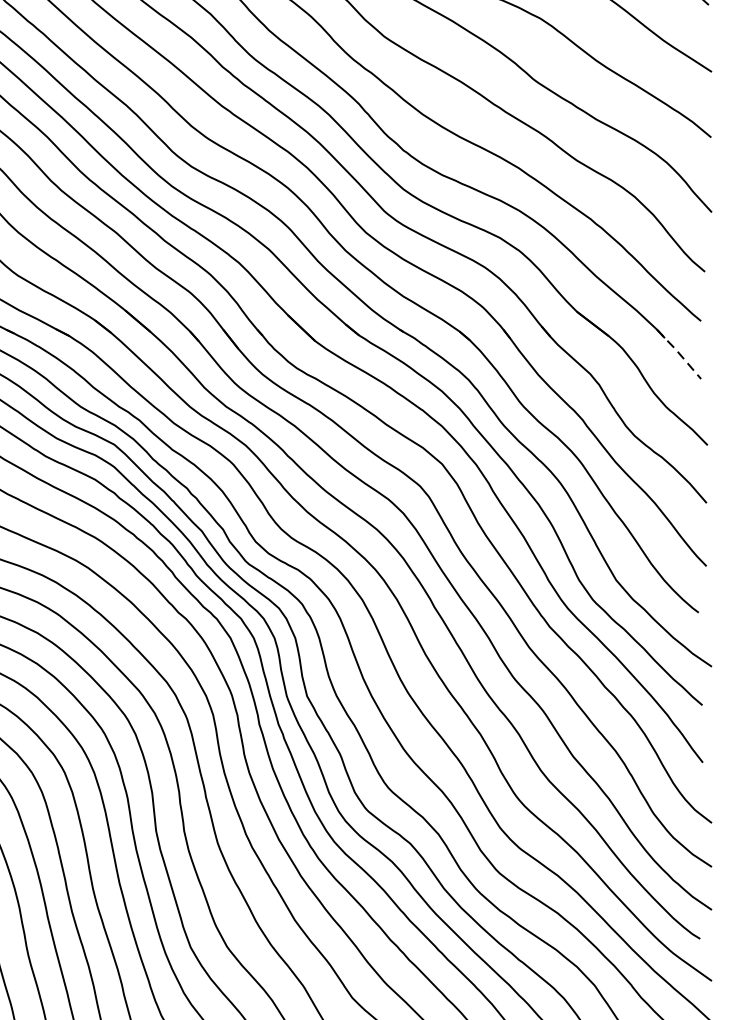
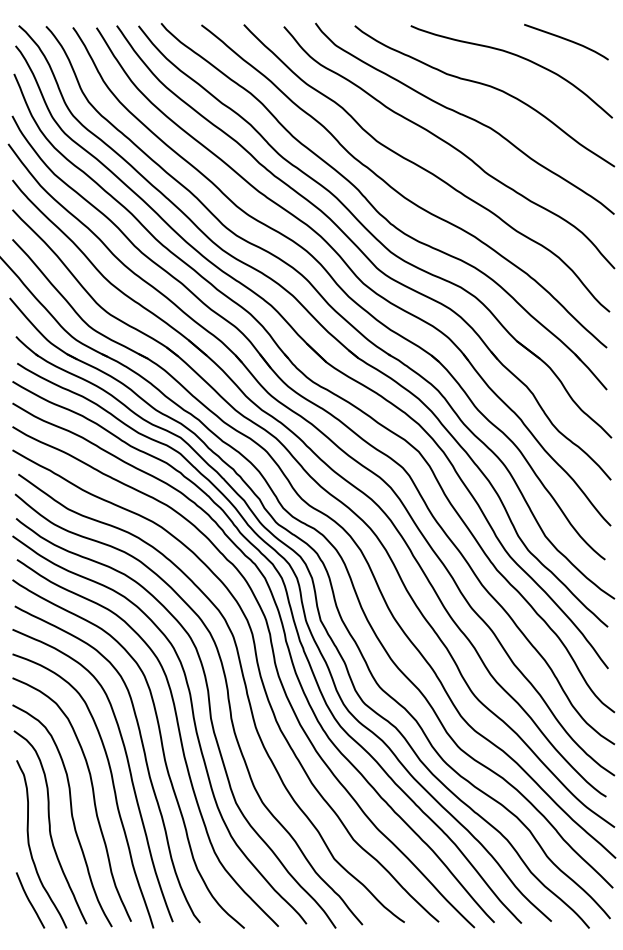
line: (678, 353) -> (590, 371), dashed -> solid

